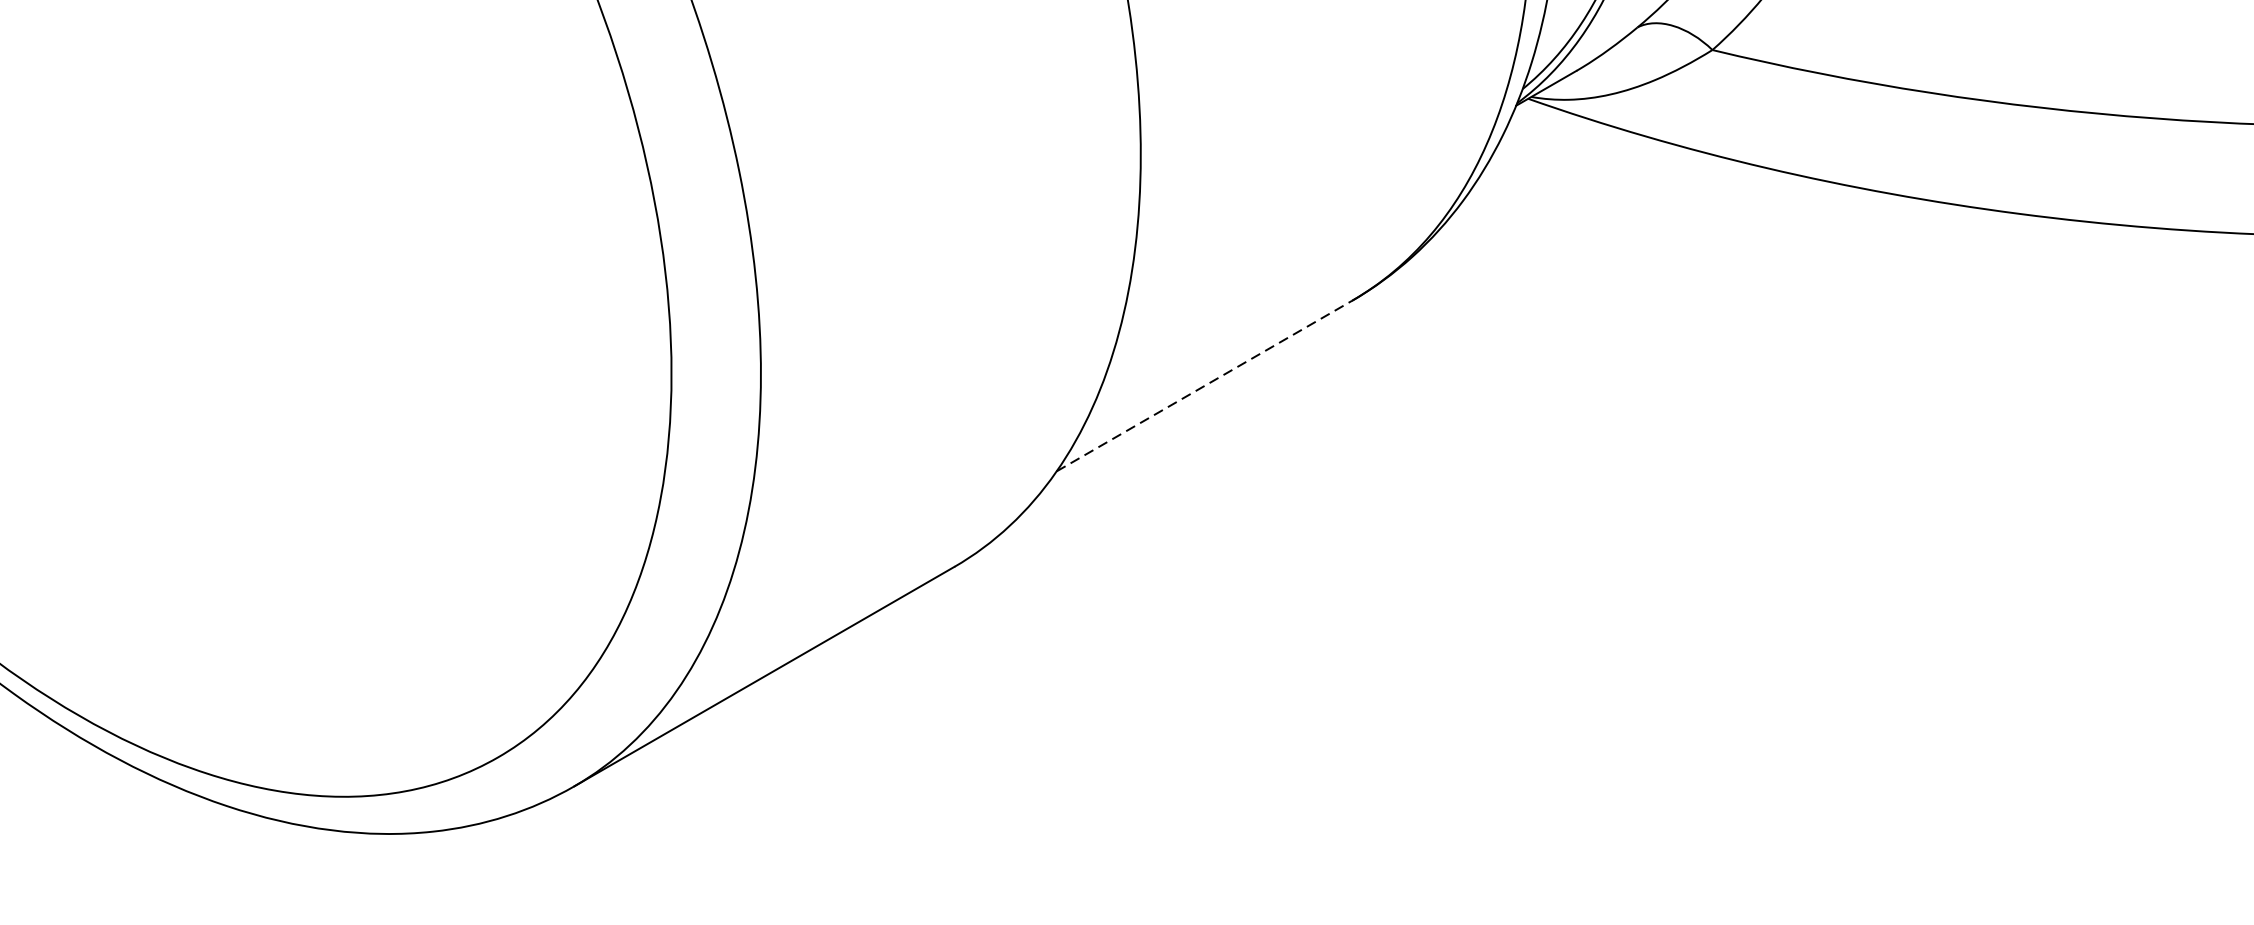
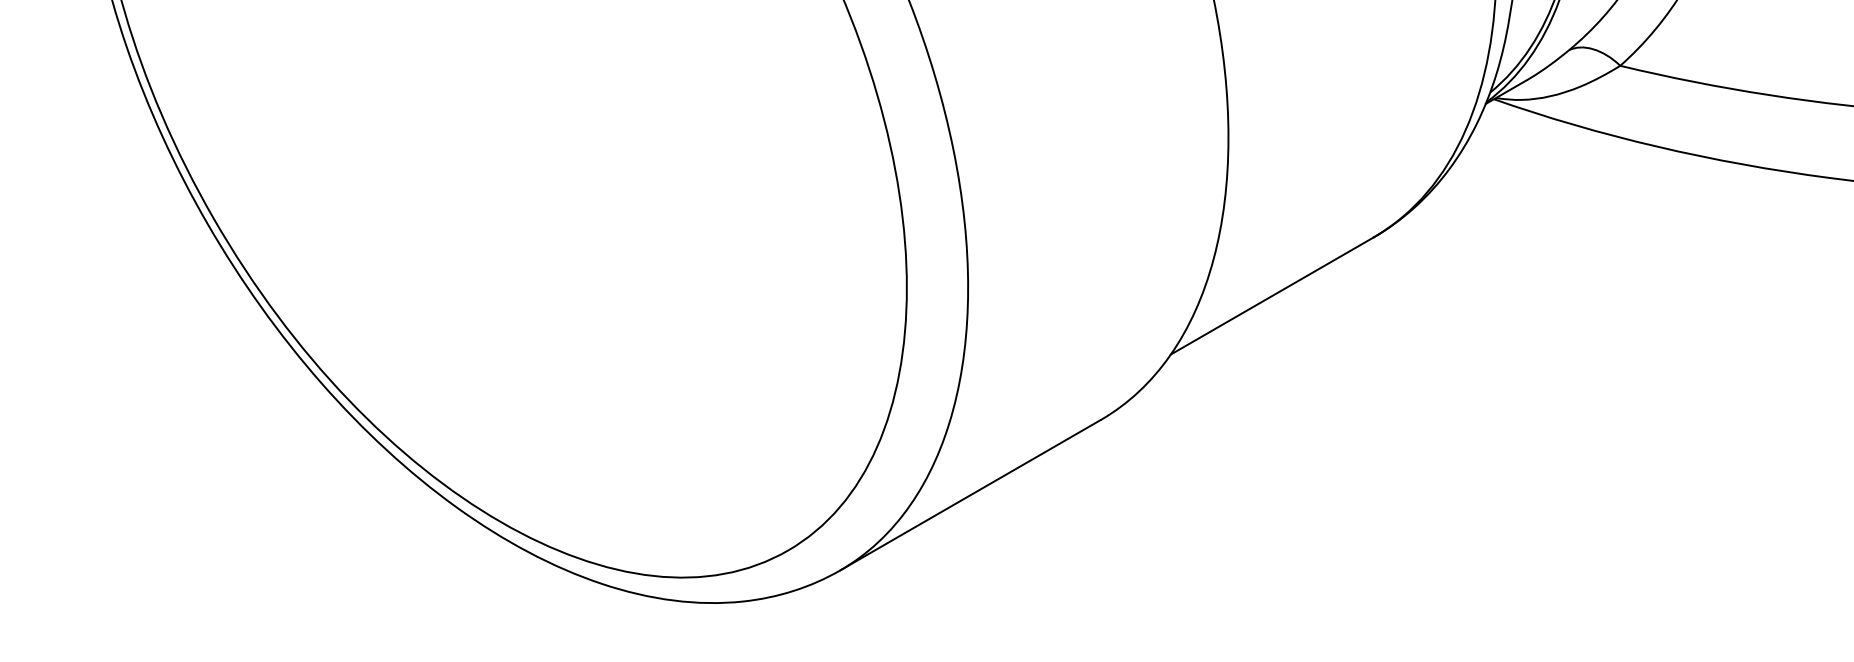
line: (1203, 386) -> (1271, 296), dashed -> solid

